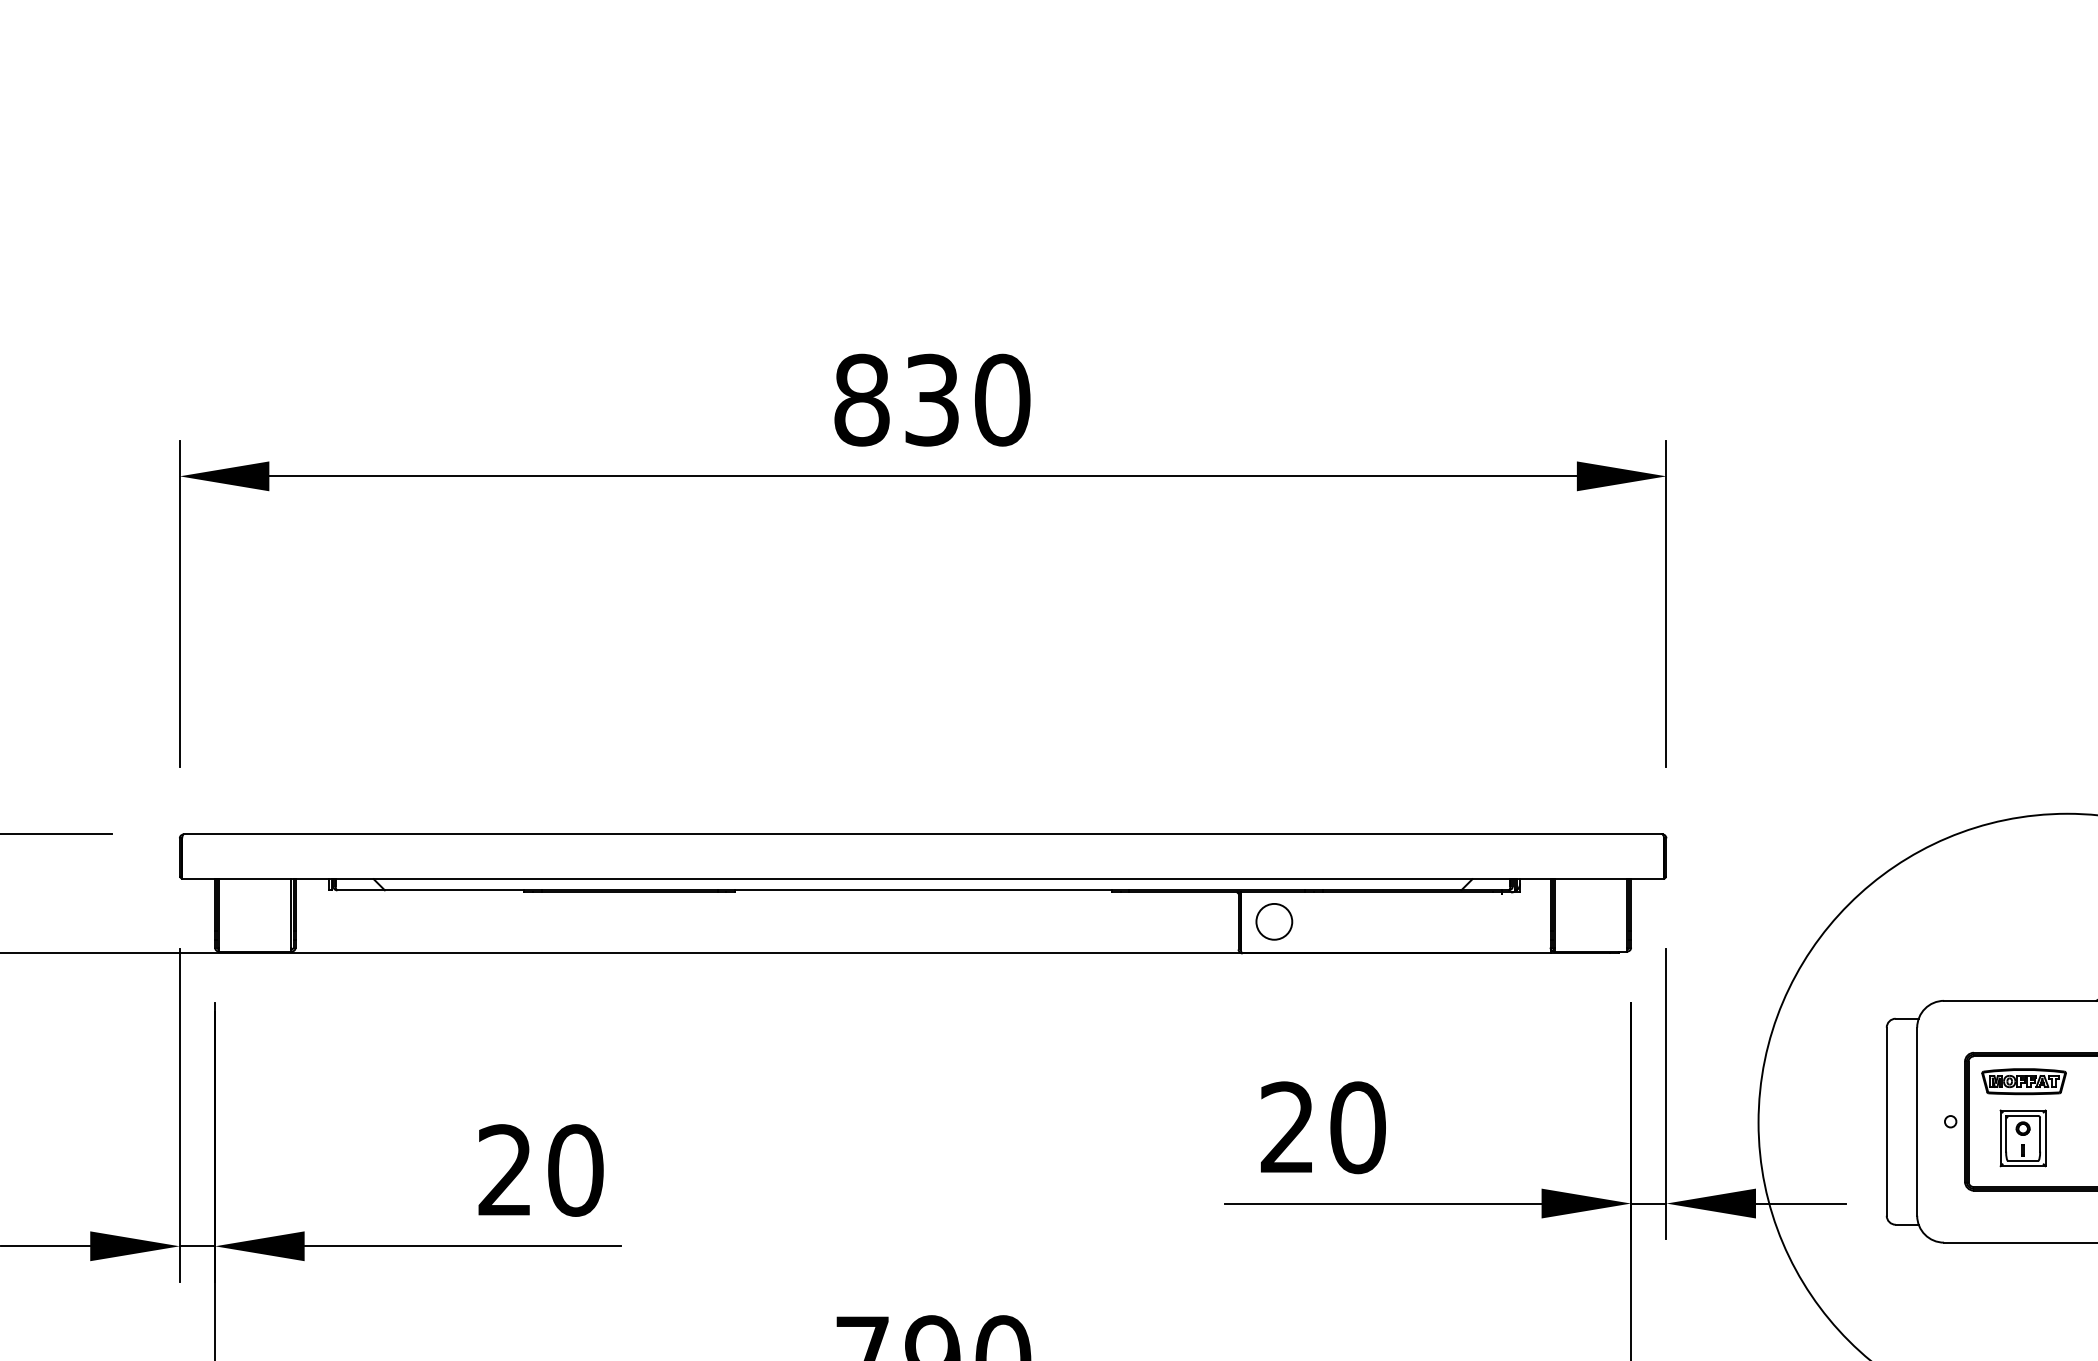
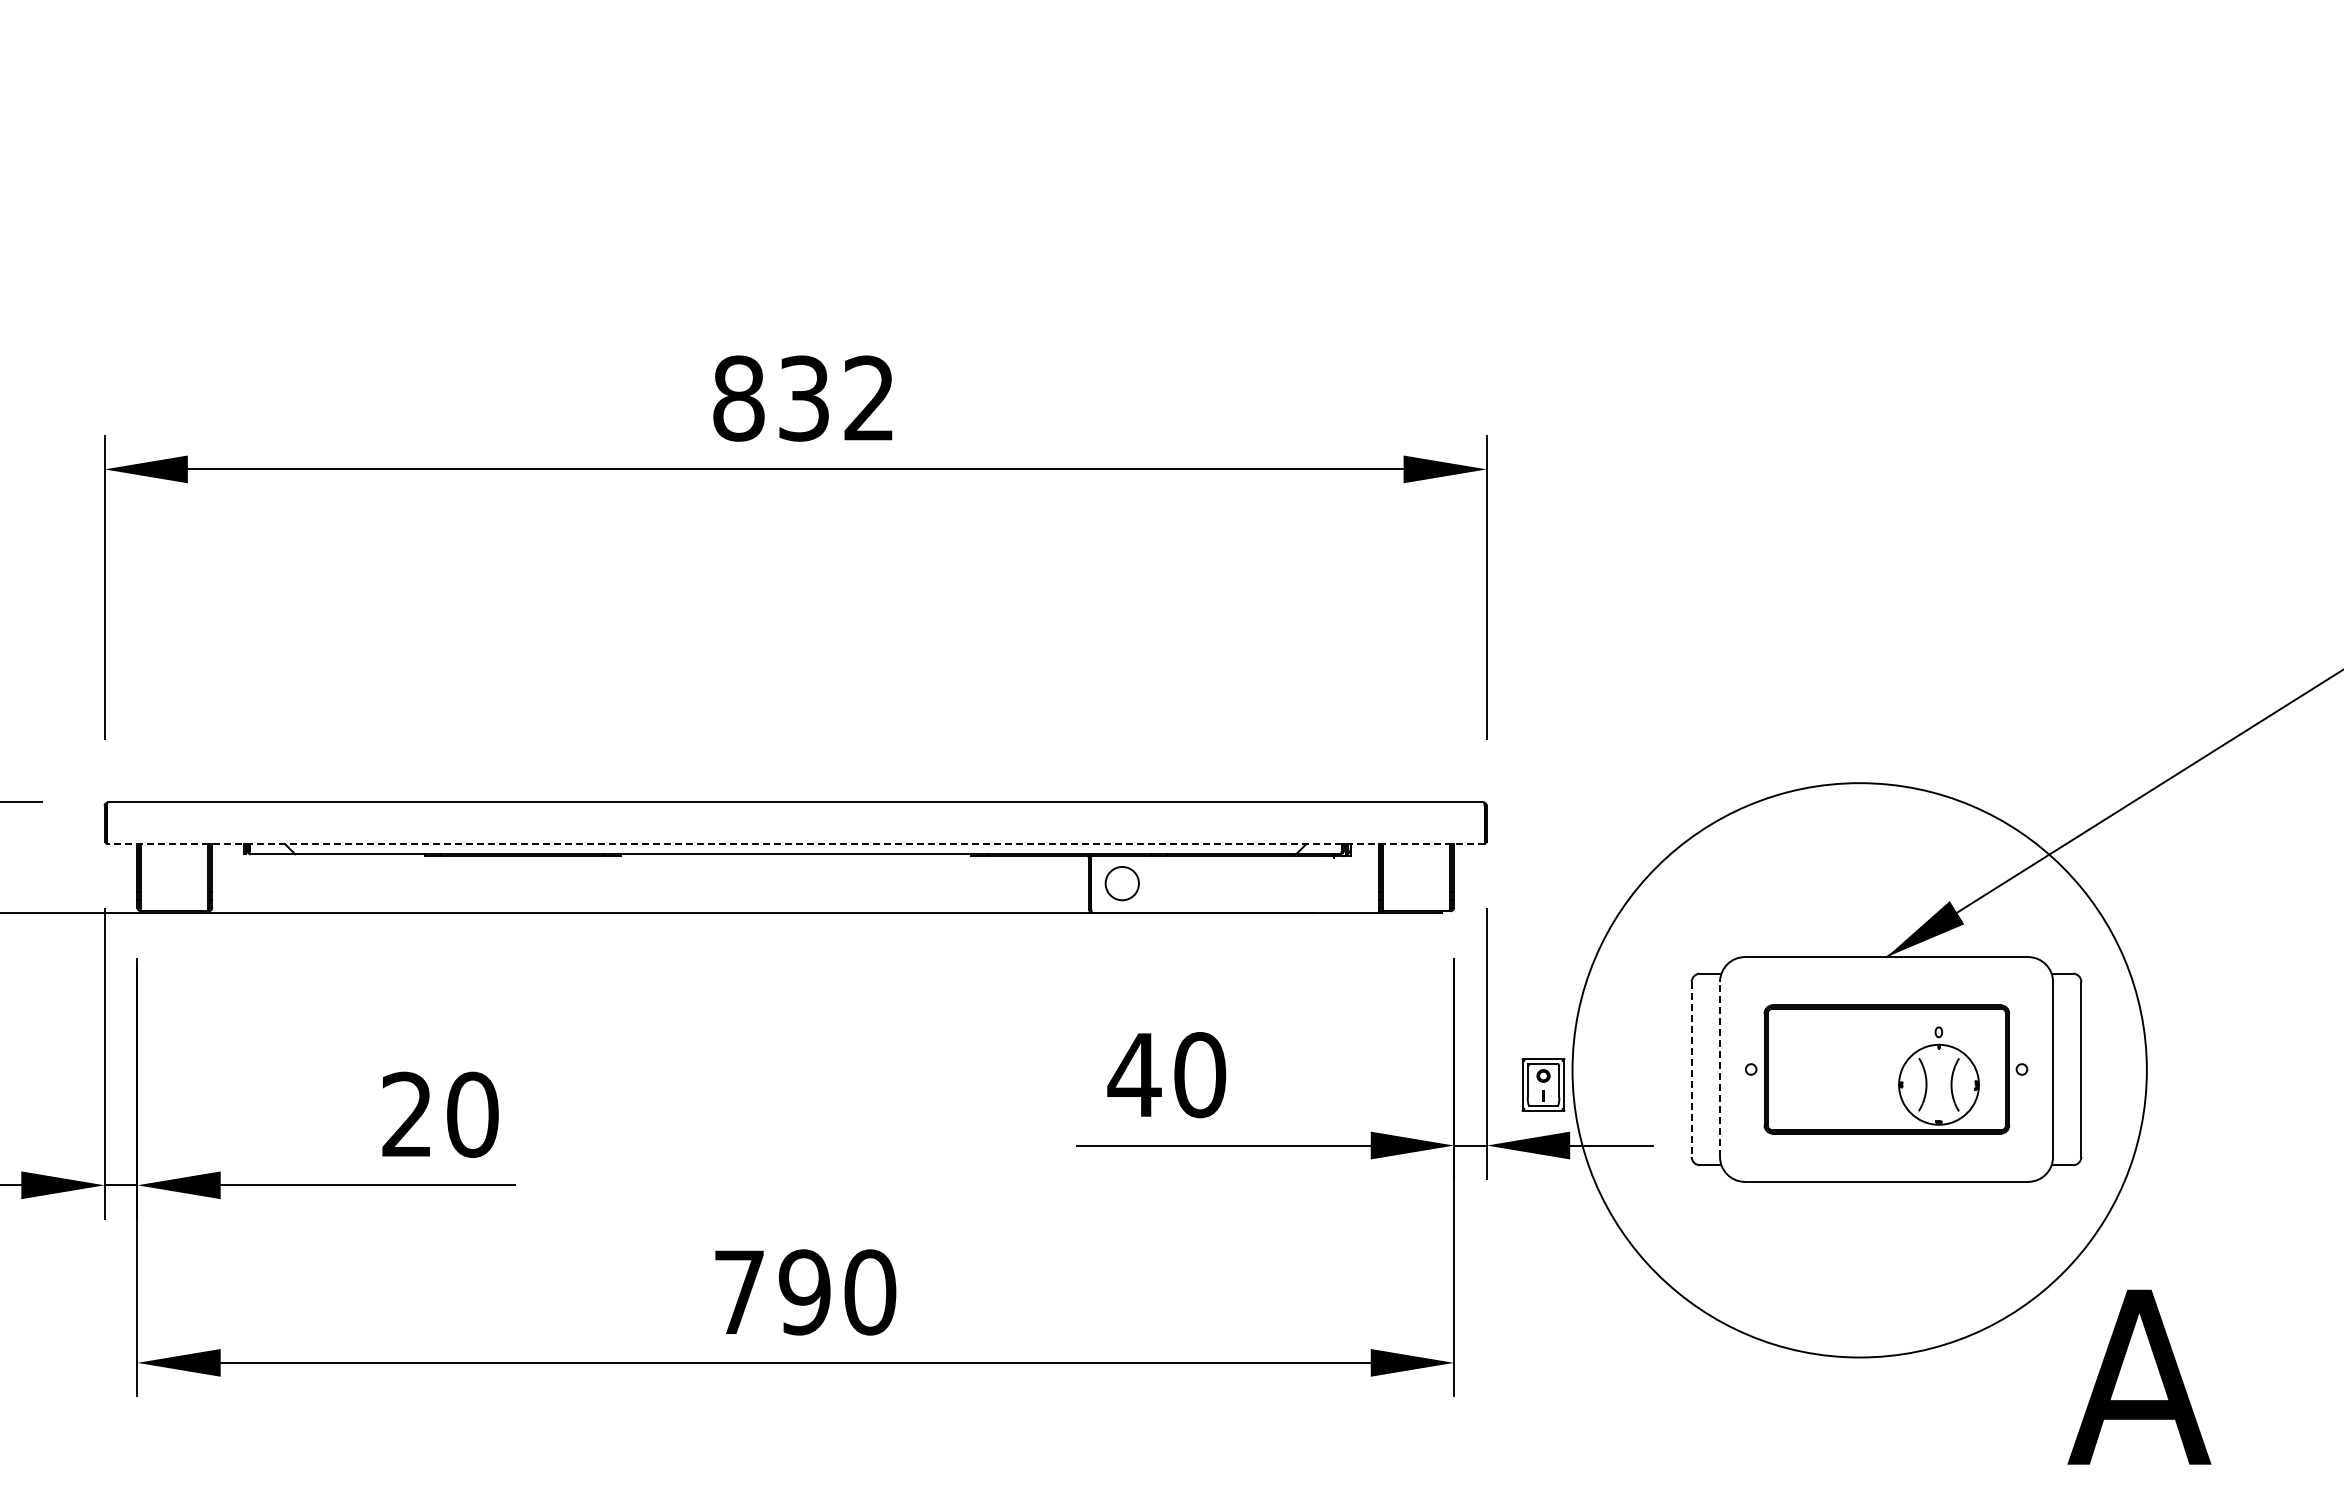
text: (1002, 400) -> (869, 398), 830 -> 832
line: (922, 878) -> (795, 843), solid -> dashed
part: (2024, 1080) -> (1819, 1031), removed
line: (1917, 1120) -> (1720, 1068), solid -> dashed
line: (1886, 1121) -> (1691, 1069), solid -> dashed
text: (1287, 1127) -> (1134, 1074), 20 -> 40
part: (2023, 1137) -> (1543, 1084), moved

